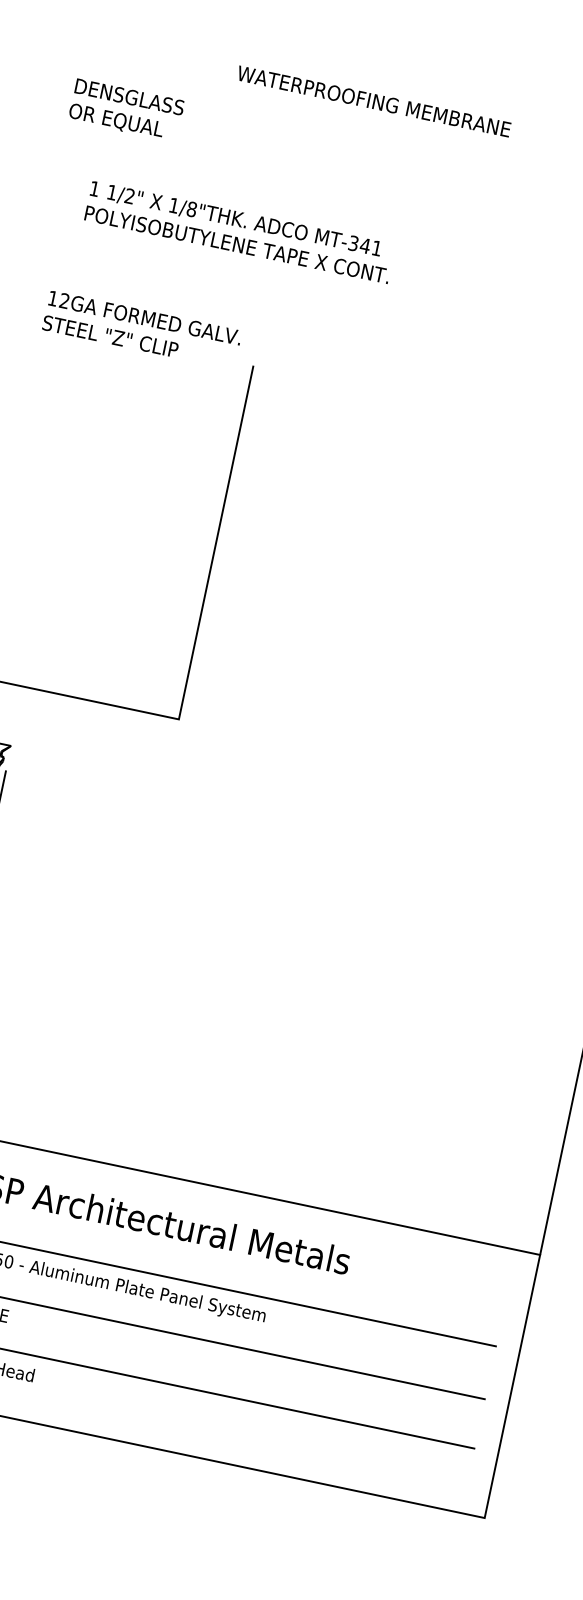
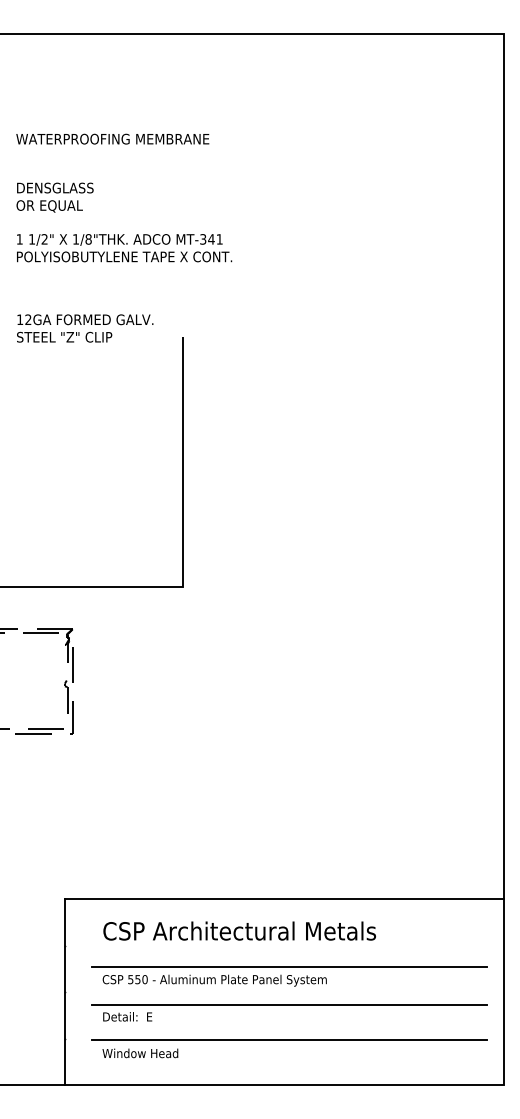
text: (373, 100) -> (112, 138), moved
text: (125, 110) -> (54, 197), moved
text: (239, 232) -> (124, 248), moved
text: (142, 330) -> (85, 328), moved

